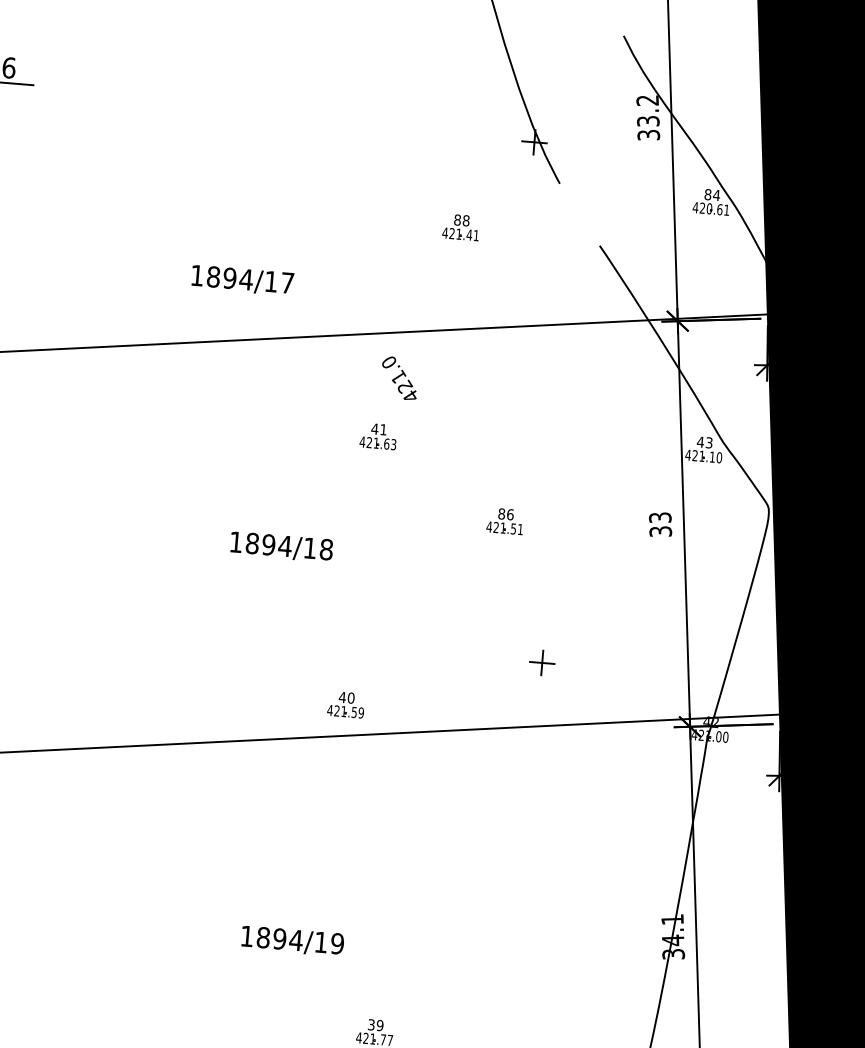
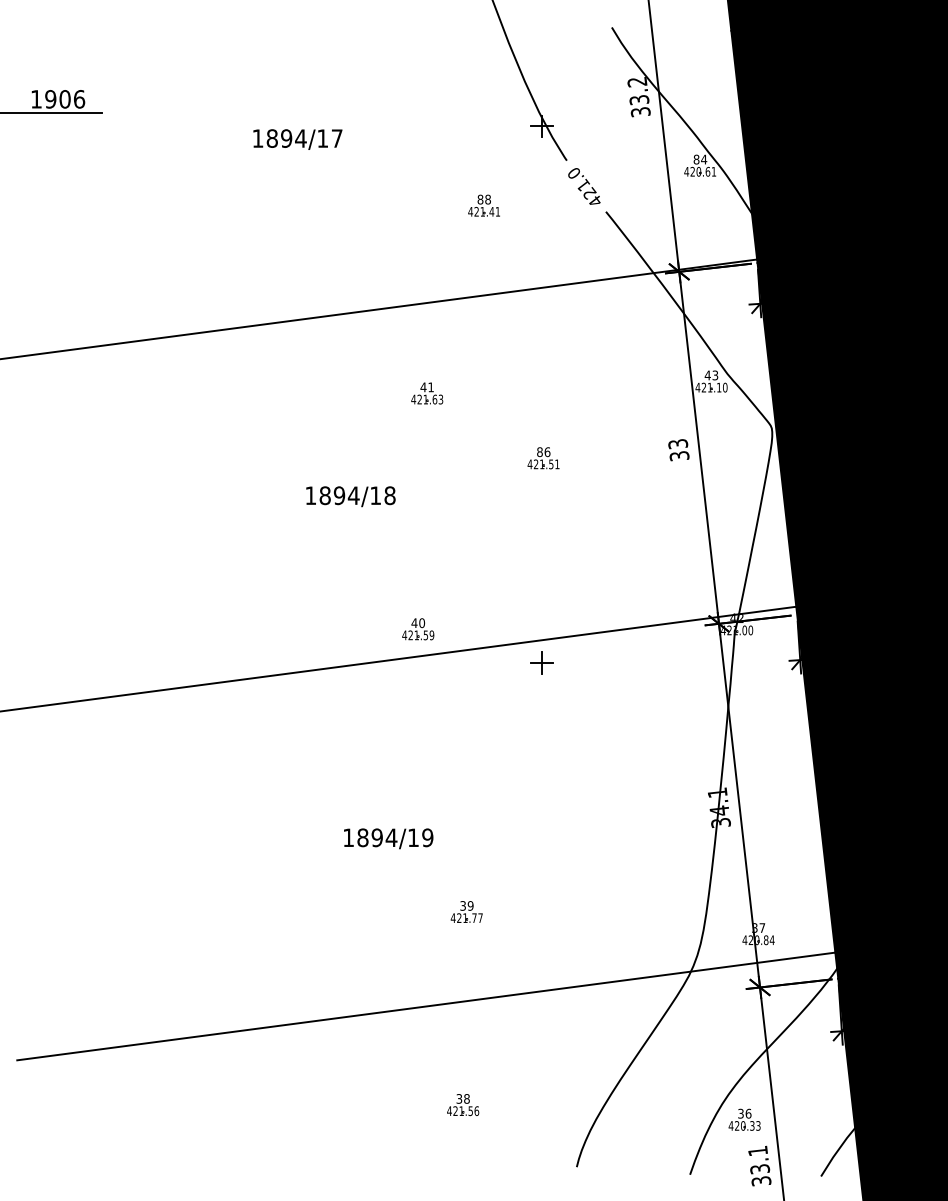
text: (242, 280) -> (297, 139), moved
text: (399, 378) -> (584, 186), moved
part: (541, 662) -> (541, 662), moved

